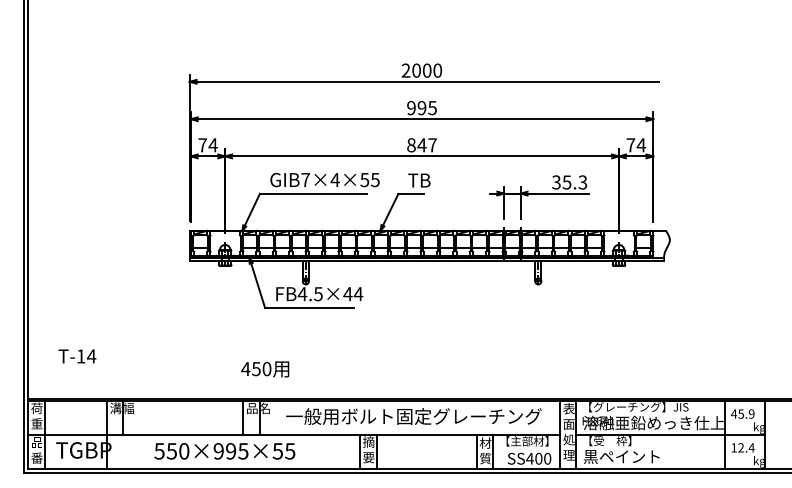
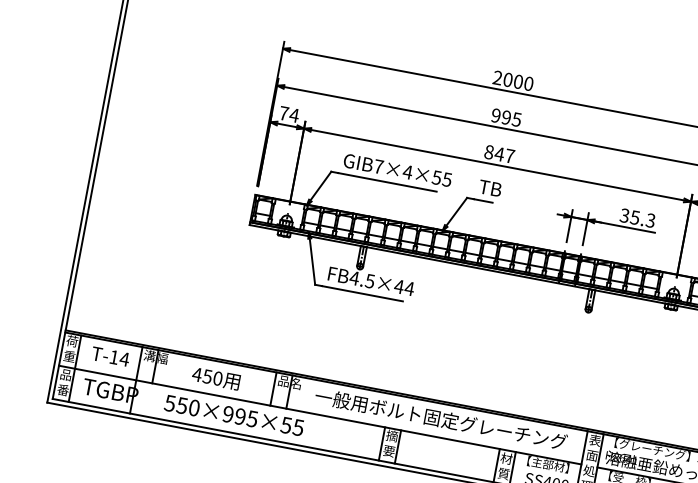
text: (77, 356) -> (110, 356), moved
text: (265, 369) -> (216, 378), moved
text: (224, 451) -> (233, 415), moved

